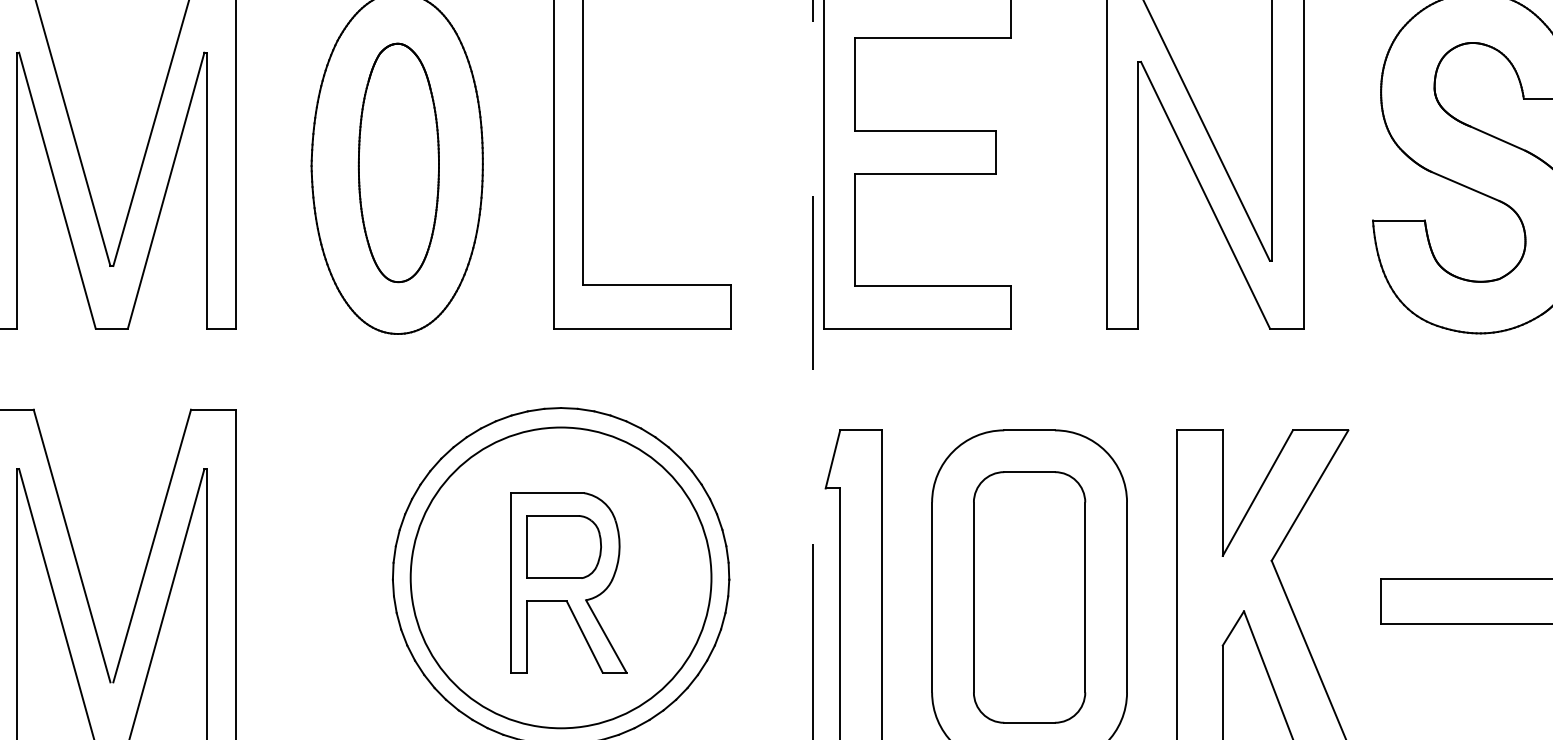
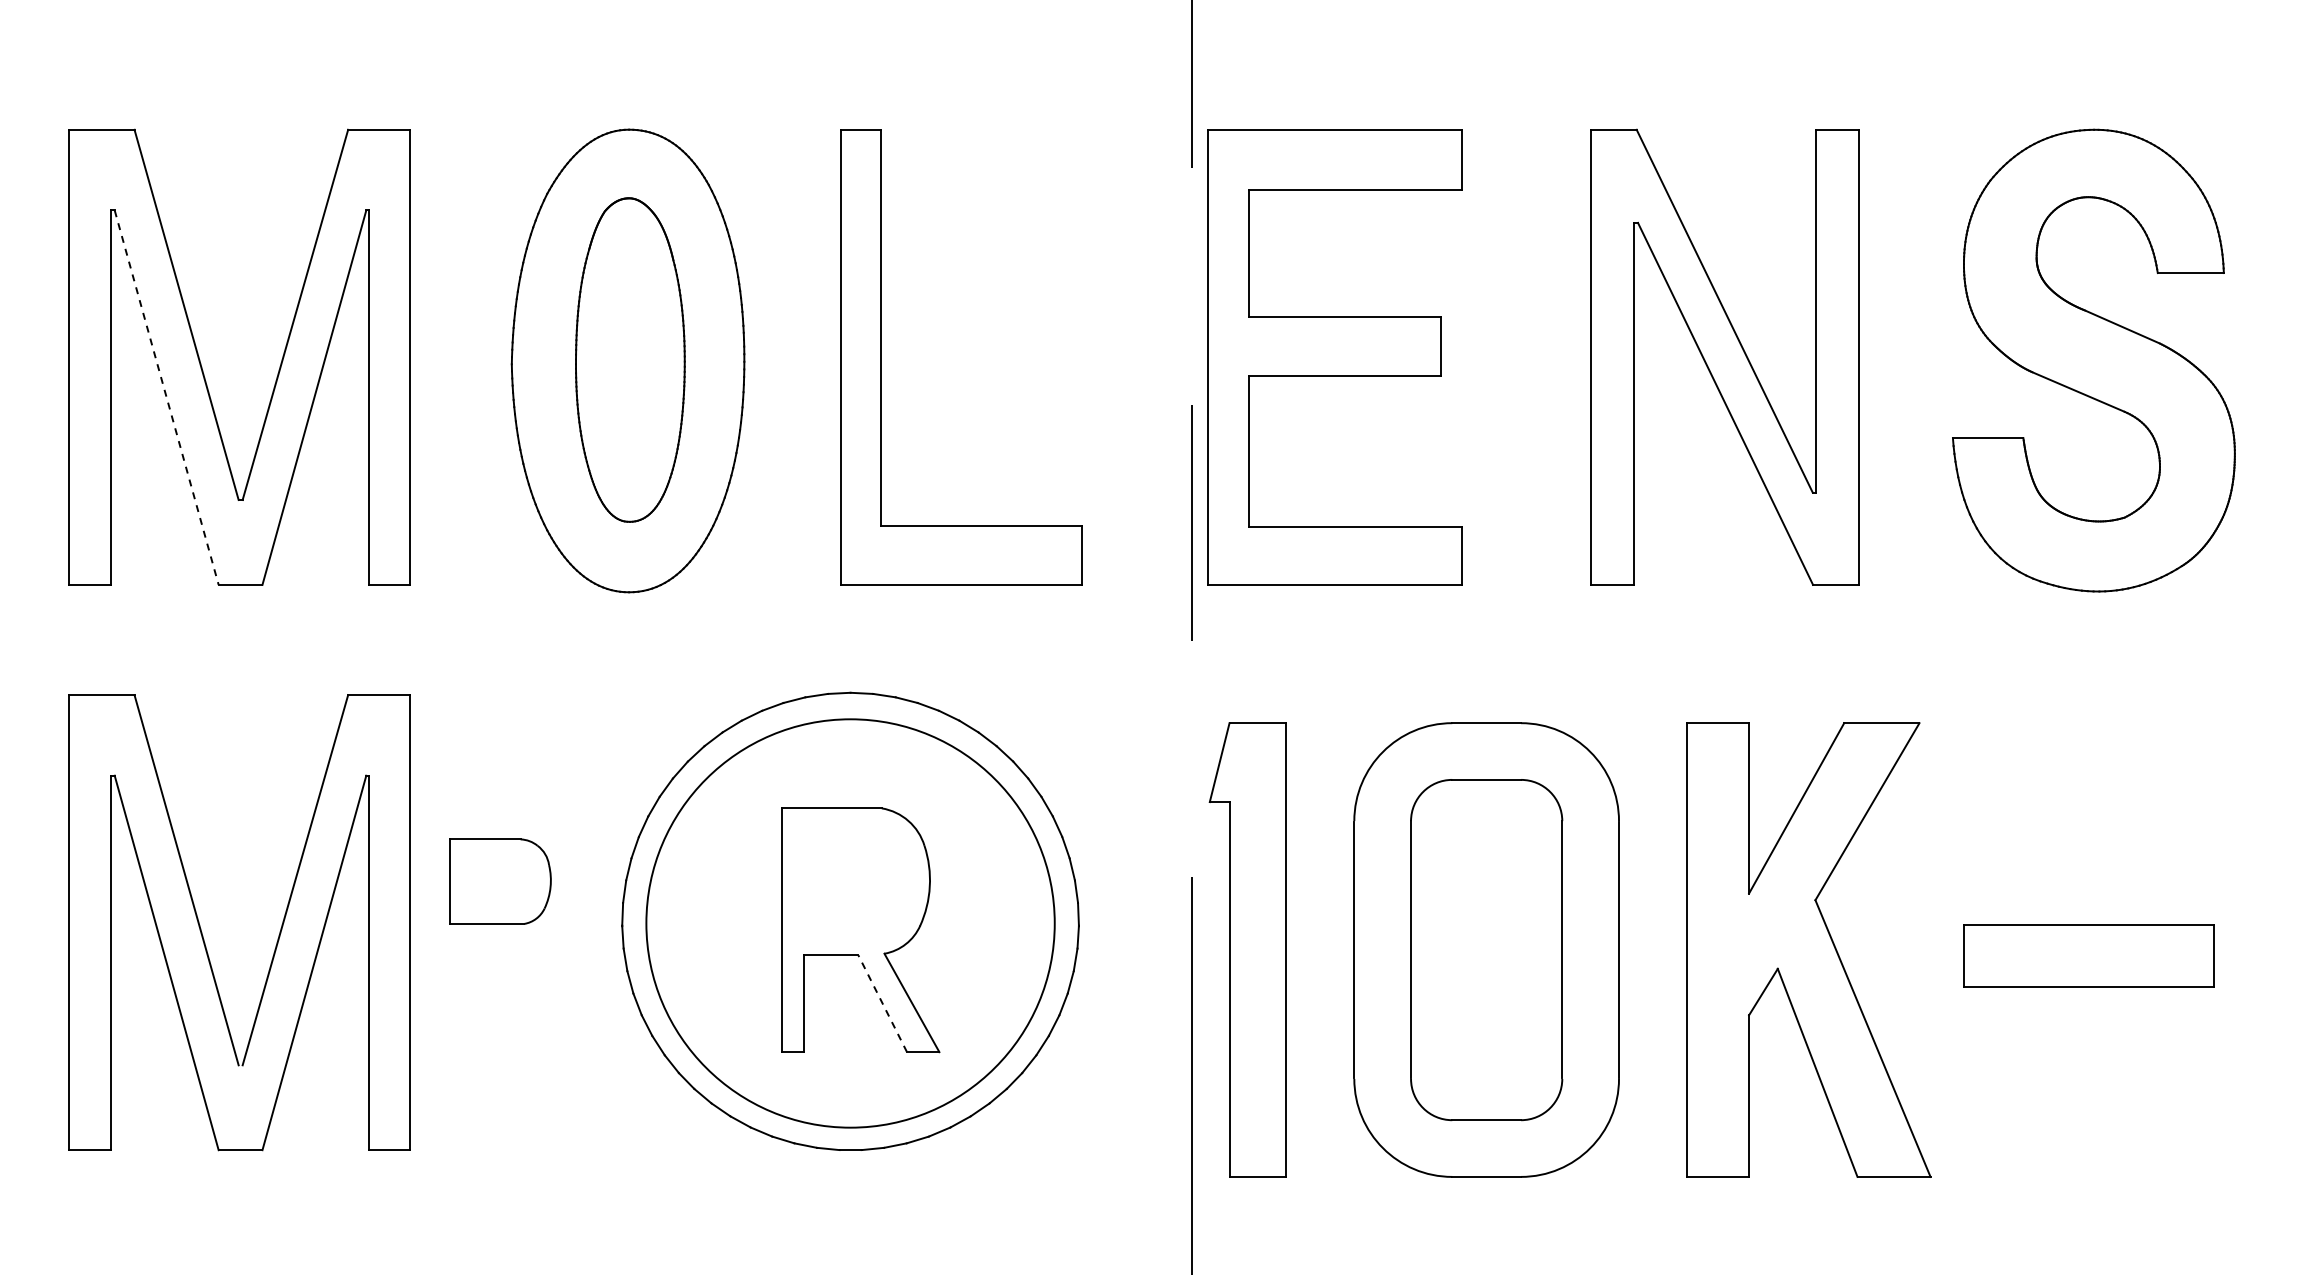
line: (57, 191) -> (166, 398), solid -> dashed
part: (563, 546) -> (500, 881), moved
line: (584, 636) -> (882, 1003), solid -> dashed

